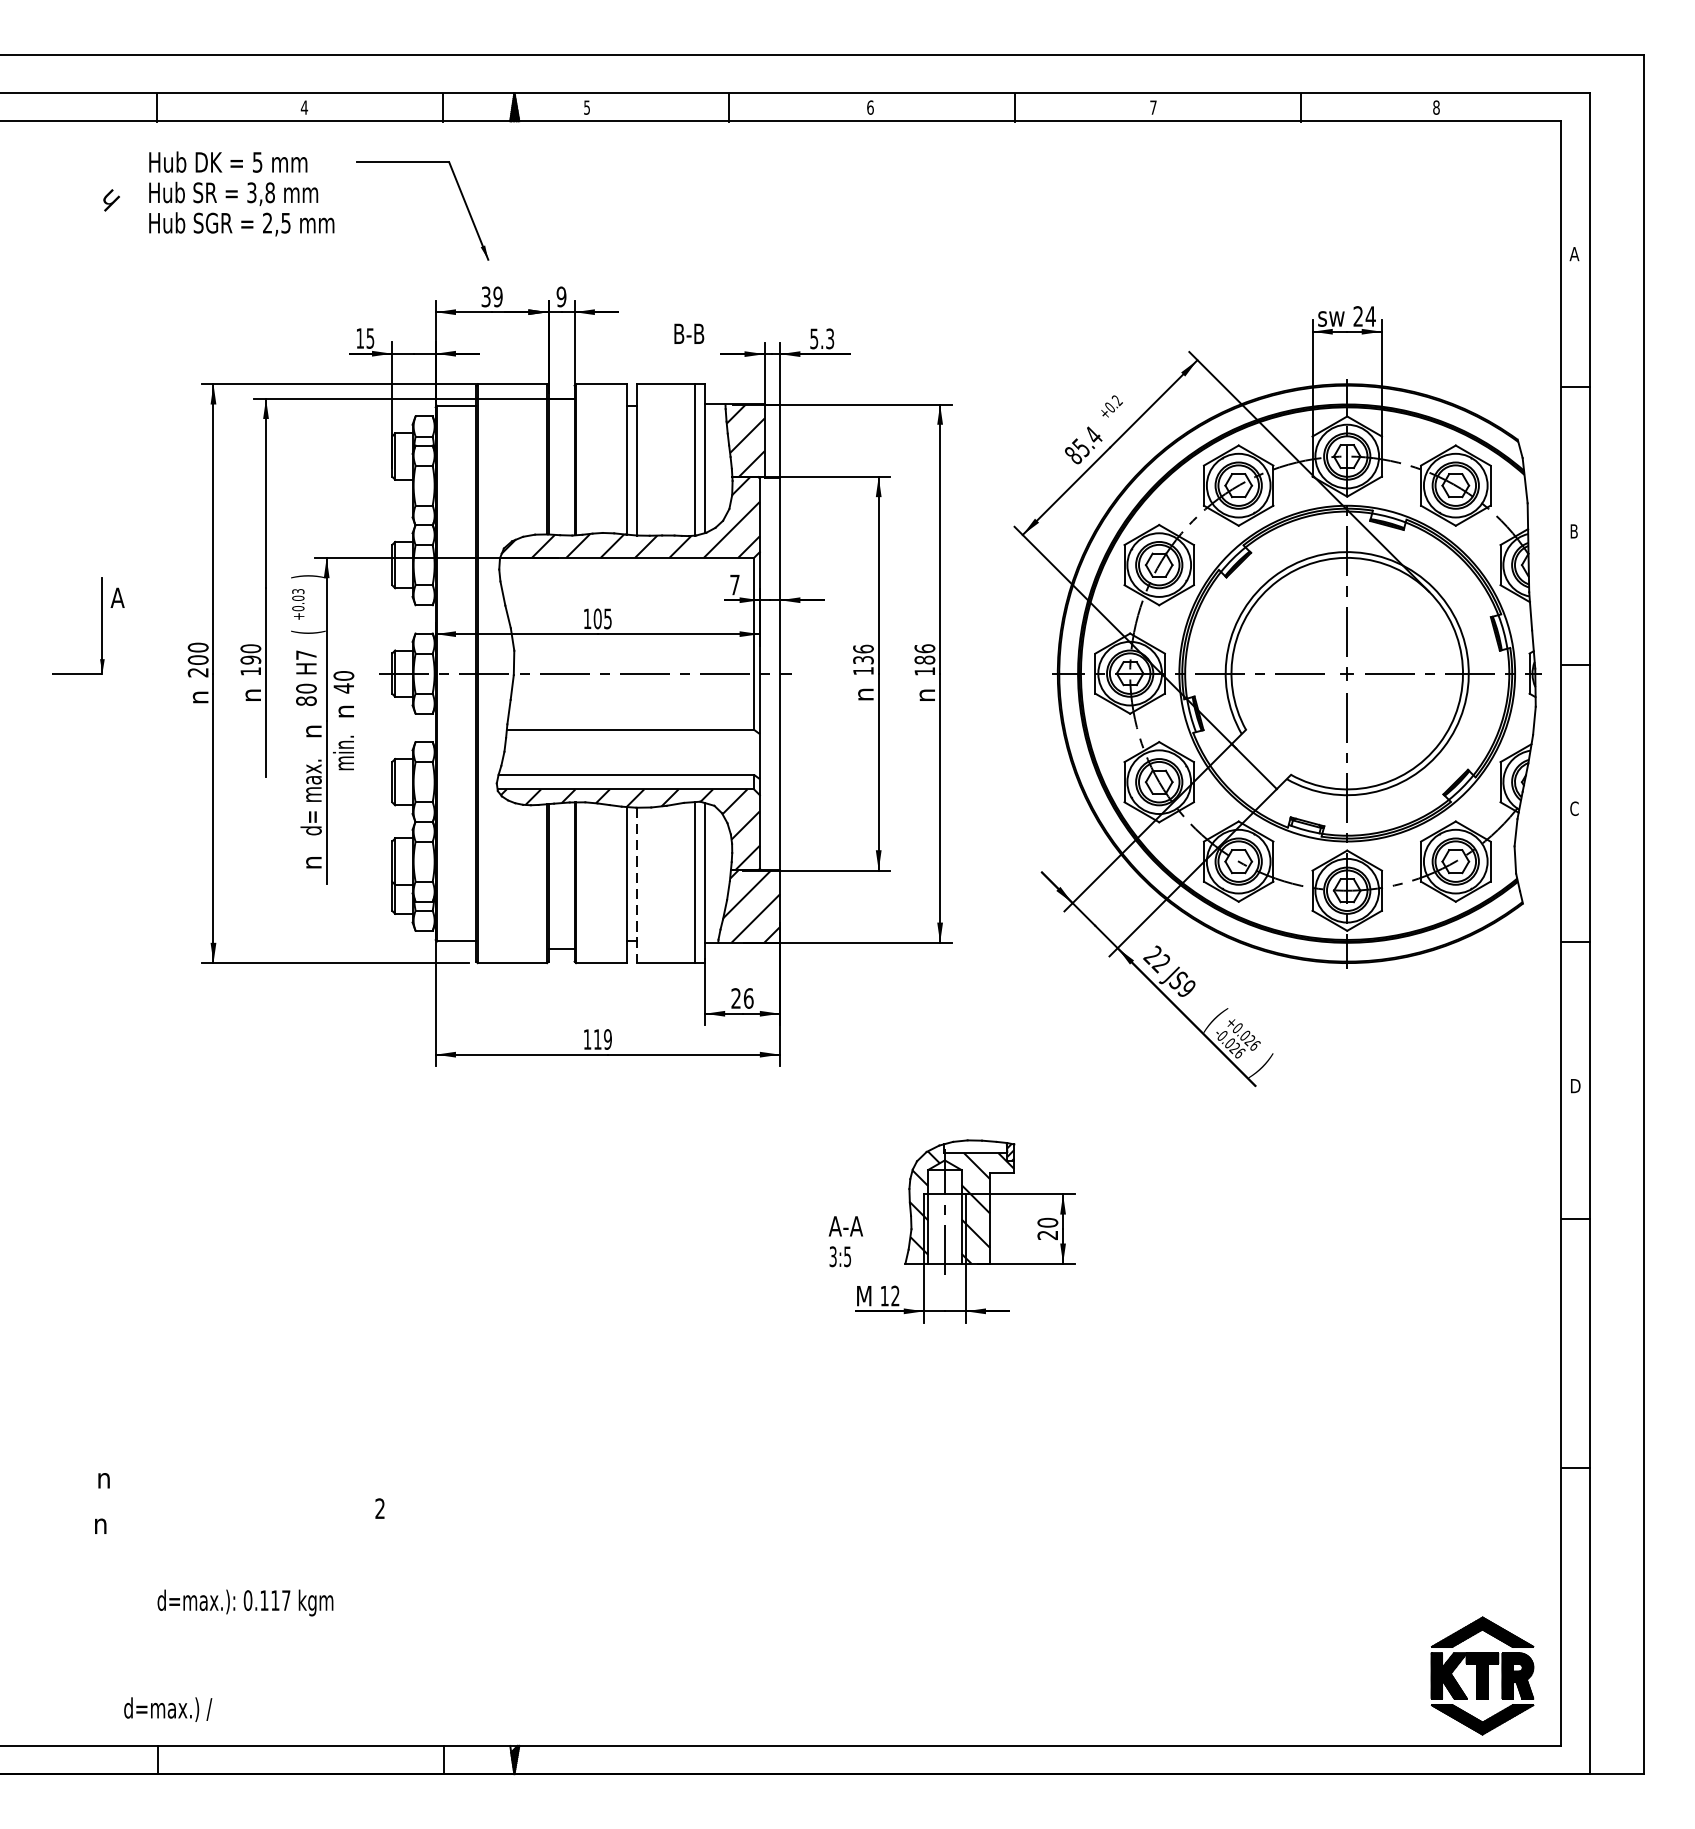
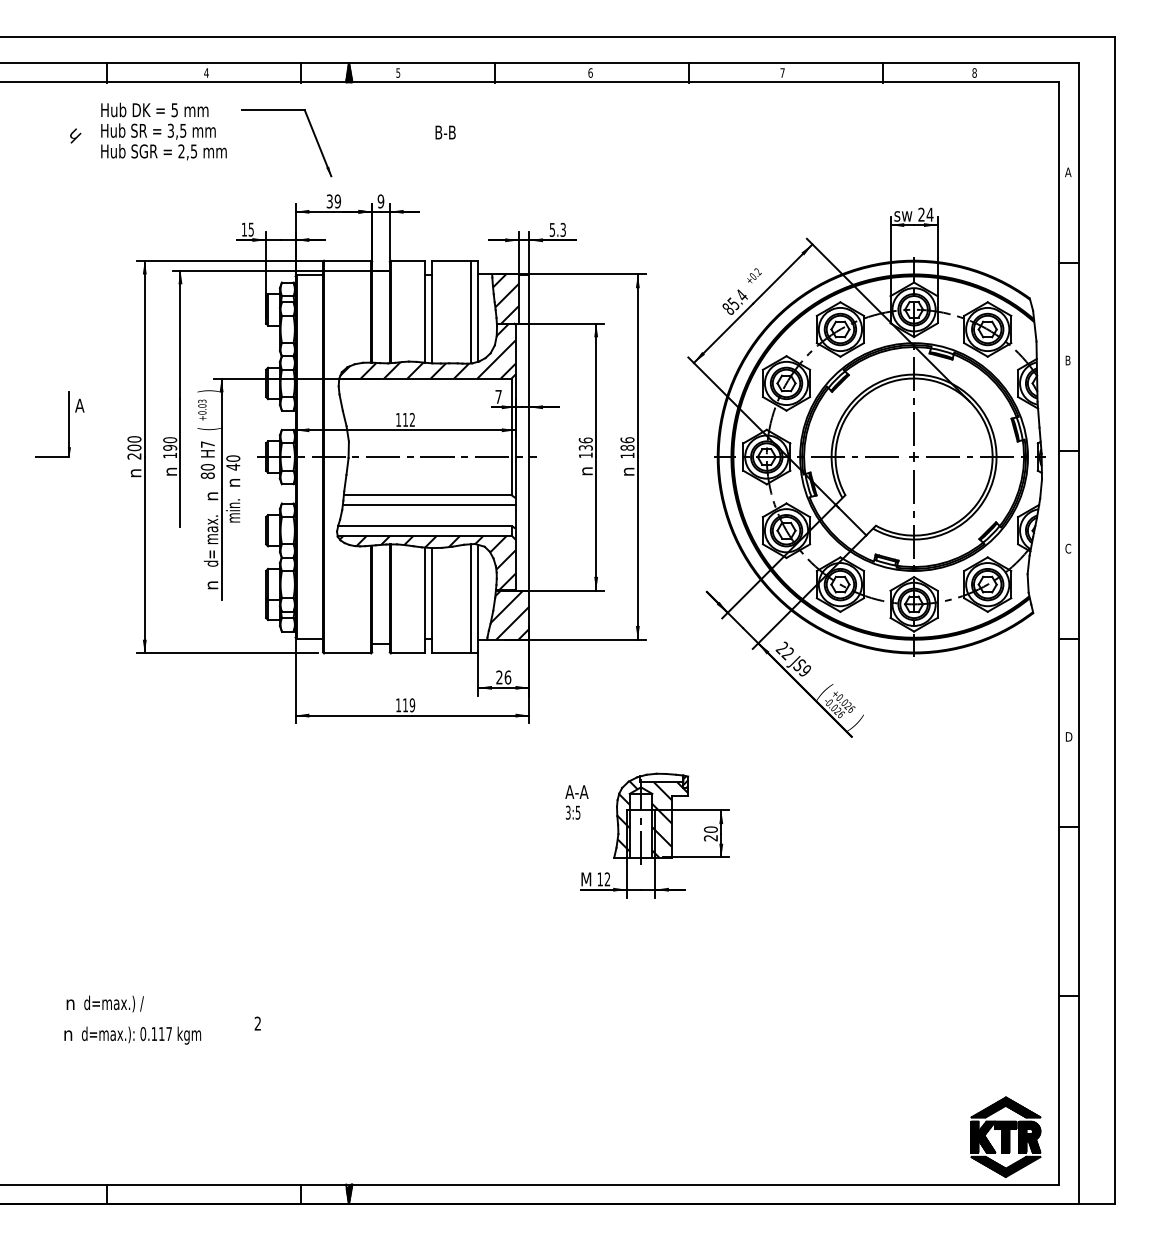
text: (270, 192) -> (183, 130), 3,8 -> 3,5
text: (689, 333) -> (445, 132), moved
text: (602, 618) -> (408, 419), 105 -> 112
line: (631, 743) -> (428, 504), added
line: (637, 885) -> (432, 600), dashed -> solid
text: (845, 1241) -> (576, 802), moved
text: (245, 1602) -> (141, 1035), moved
text: (167, 1708) -> (113, 1003), moved

